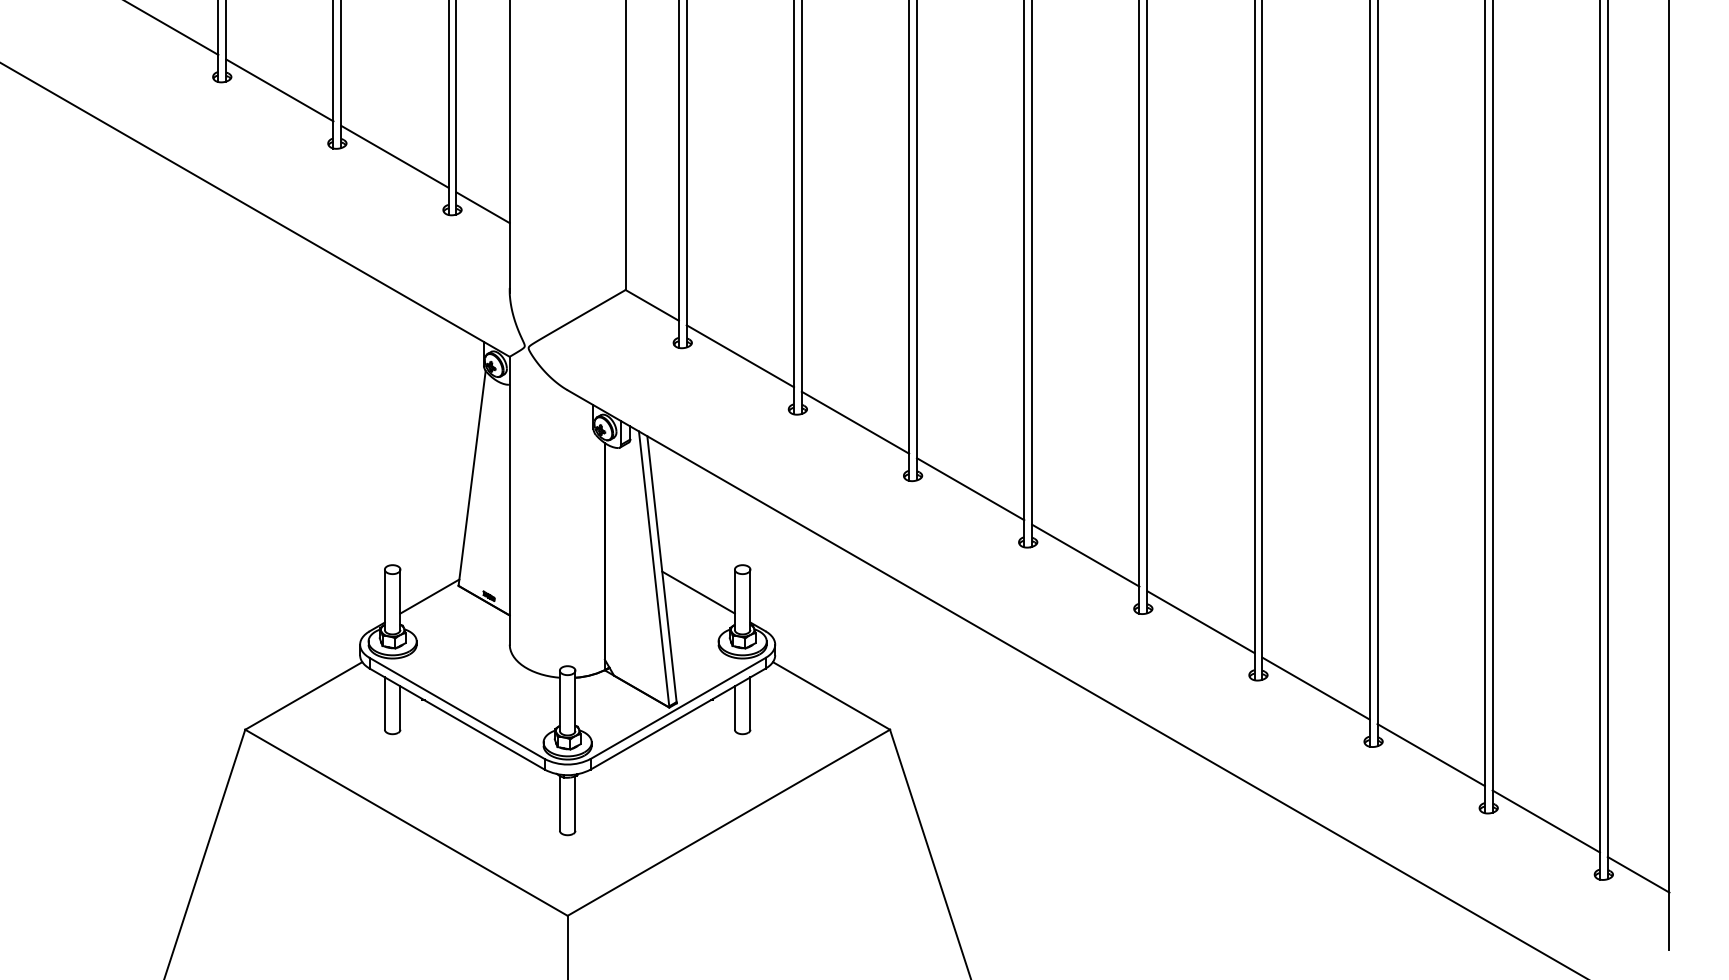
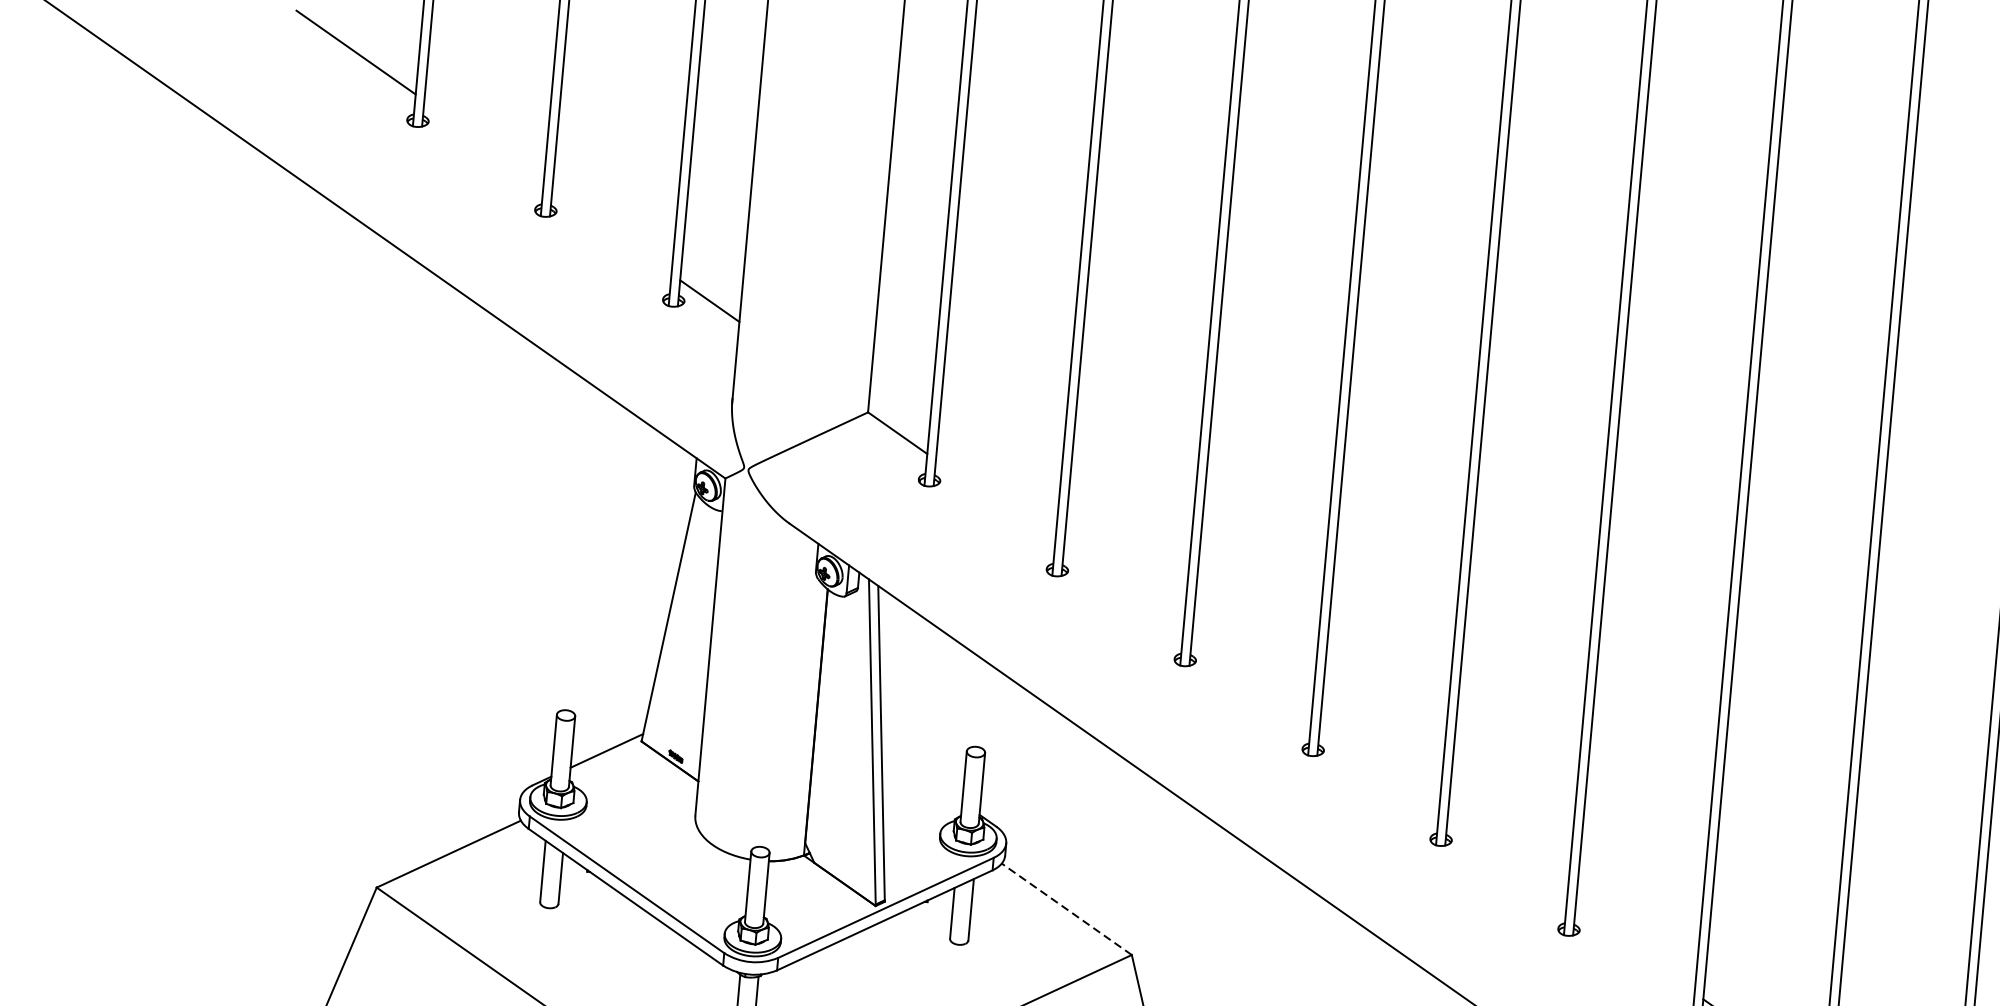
line: (279, 90) -> (483, 142), removed
line: (394, 156) -> (611, 231), removed
line: (740, 356) -> (995, 502), removed
line: (855, 422) -> (1123, 591), removed
line: (970, 489) -> (1251, 682), removed
line: (1085, 555) -> (1378, 771), removed
line: (698, 592) -> (921, 774), removed
line: (1200, 622) -> (1506, 861), removed
line: (1315, 688) -> (1634, 951), removed
line: (831, 695) -> (1066, 908), solid -> dashed

